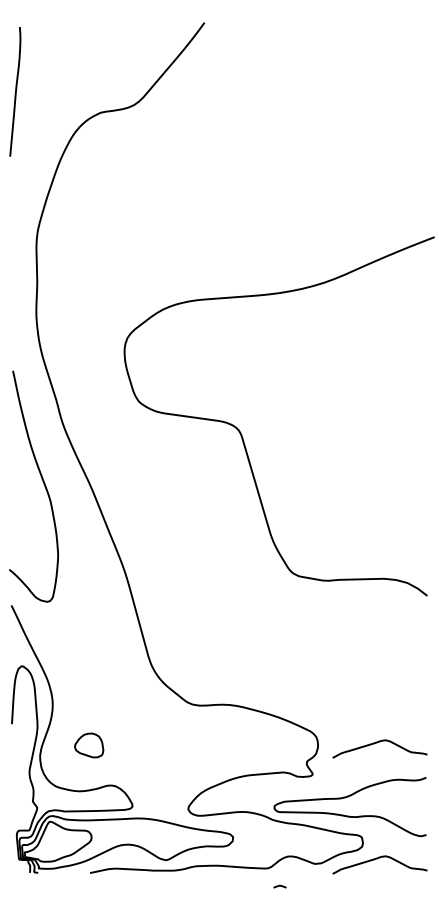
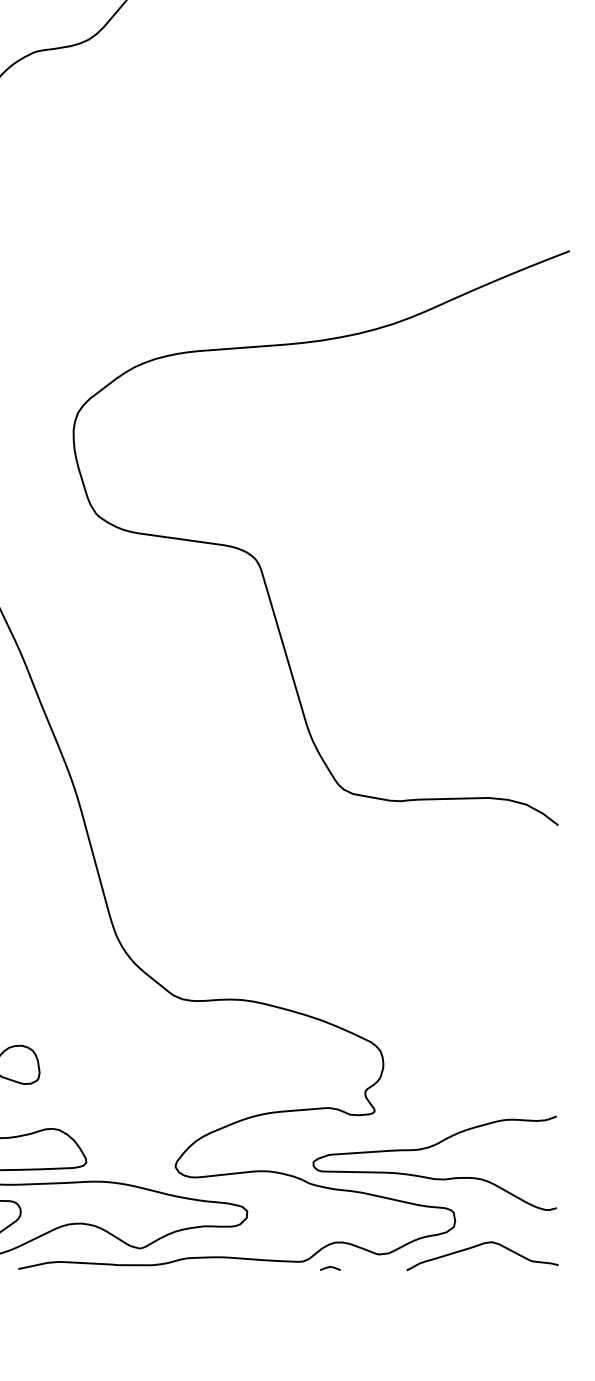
curve: (377, 743) -> (478, 1061), removed
curve: (279, 886) -> (329, 1268), moved

